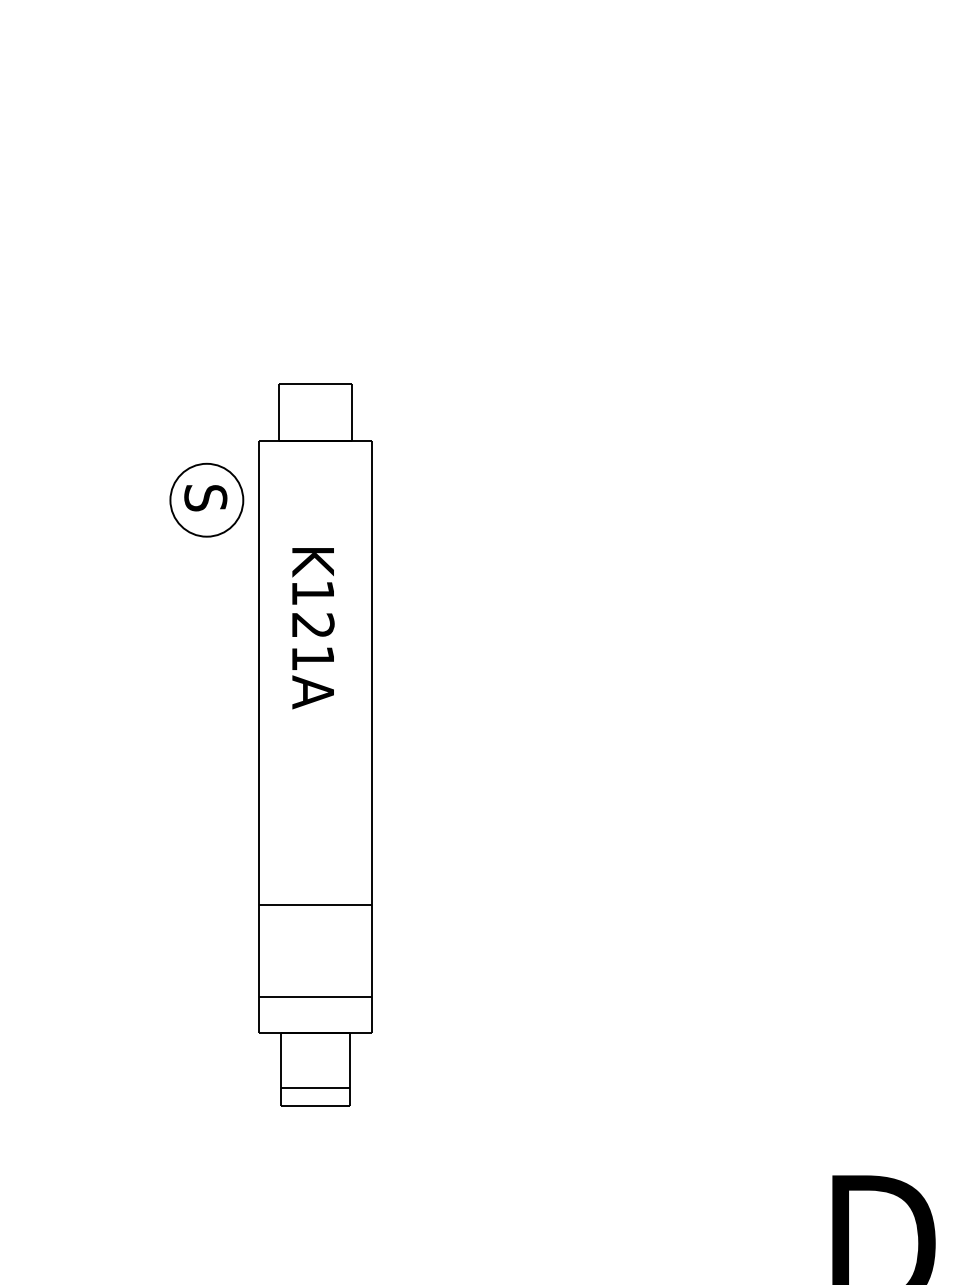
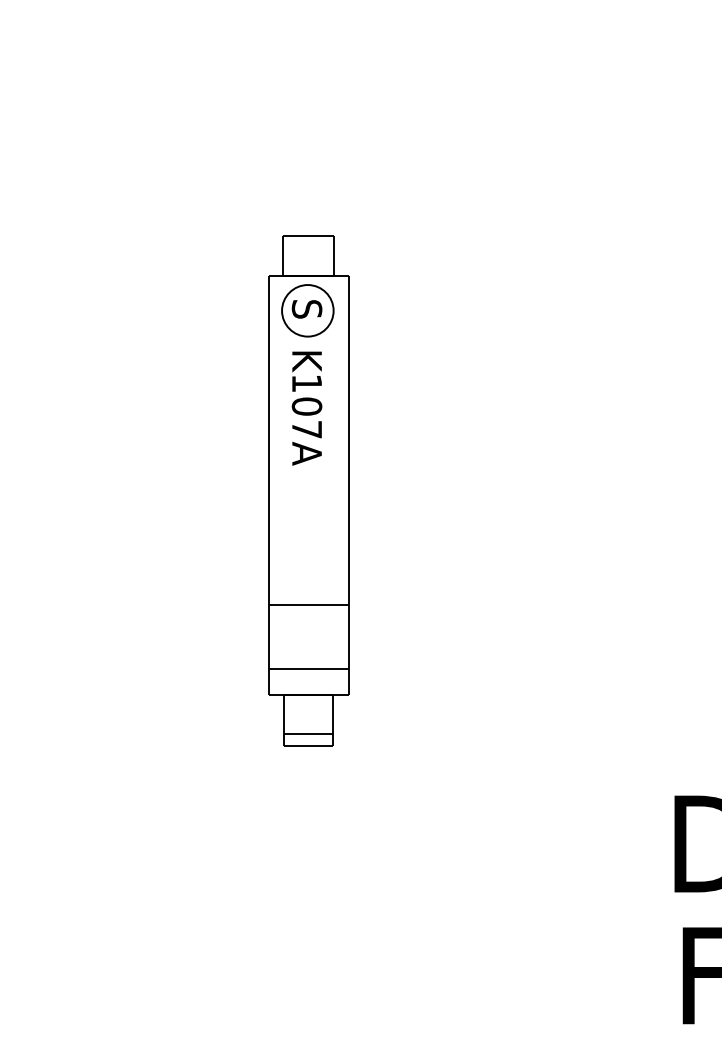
part: (206, 499) -> (307, 310), moved
text: (312, 641) -> (306, 417), K121A -> K107A

